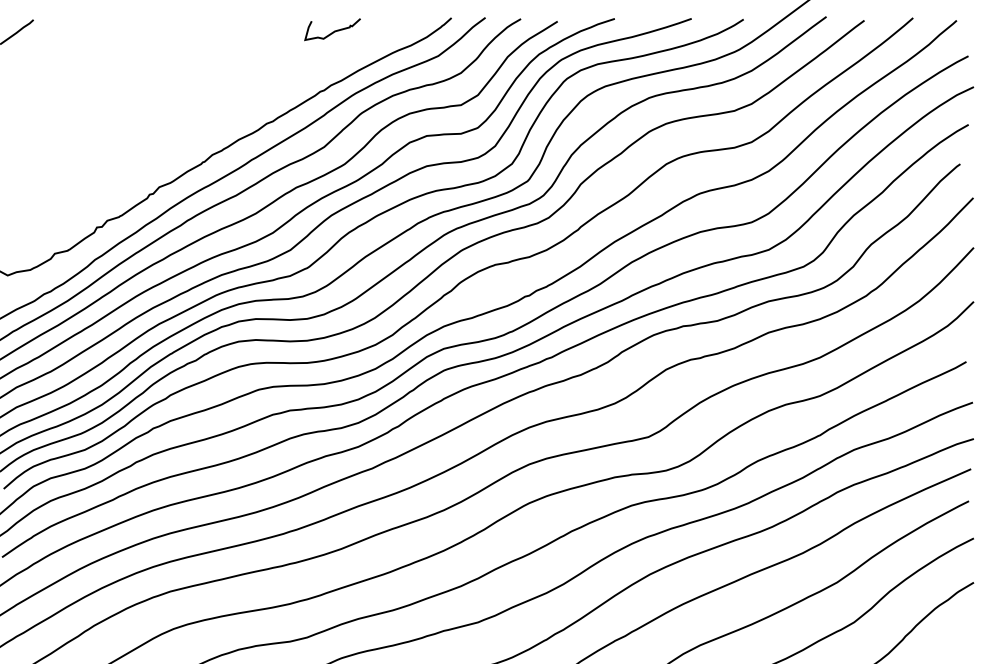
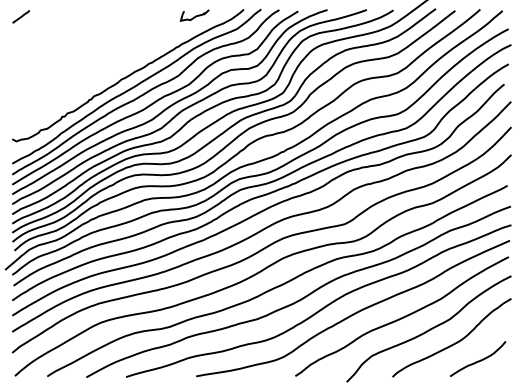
curve: (333, 29) -> (195, 15), moved

